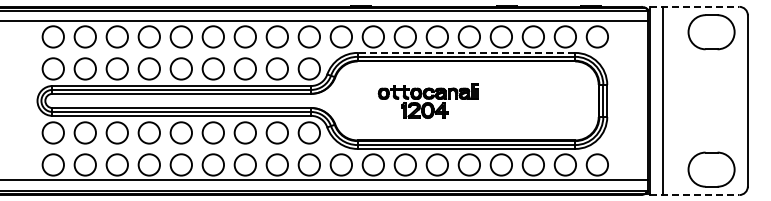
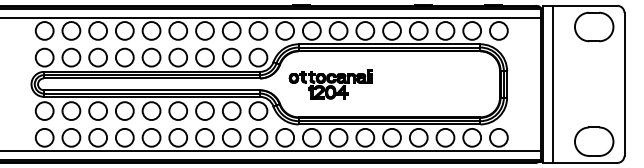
line: (694, 6) -> (579, 5), dashed -> solid
line: (466, 52) -> (389, 43), dashed -> solid
part: (427, 100) -> (330, 84), moved
line: (694, 195) -> (579, 163), dashed -> solid

